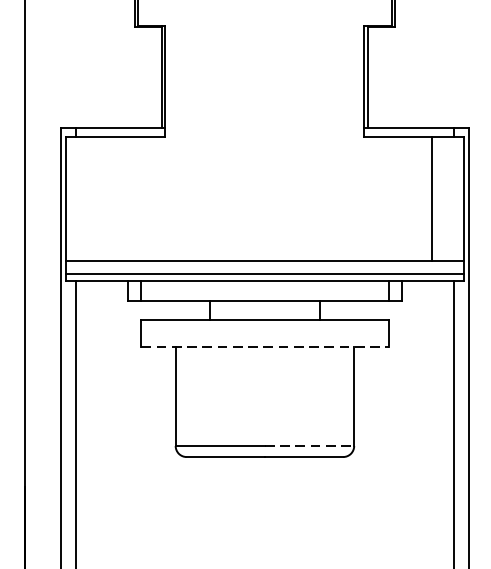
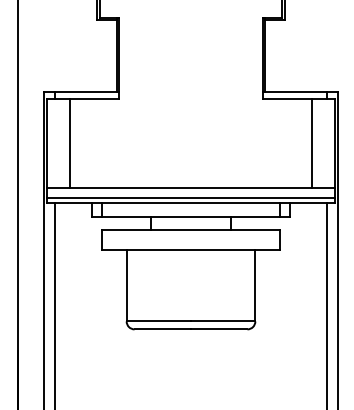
line: (97, 197) -> (70, 142), added
line: (265, 347) -> (191, 250), dashed -> solid
line: (309, 446) -> (223, 321), dashed -> solid

